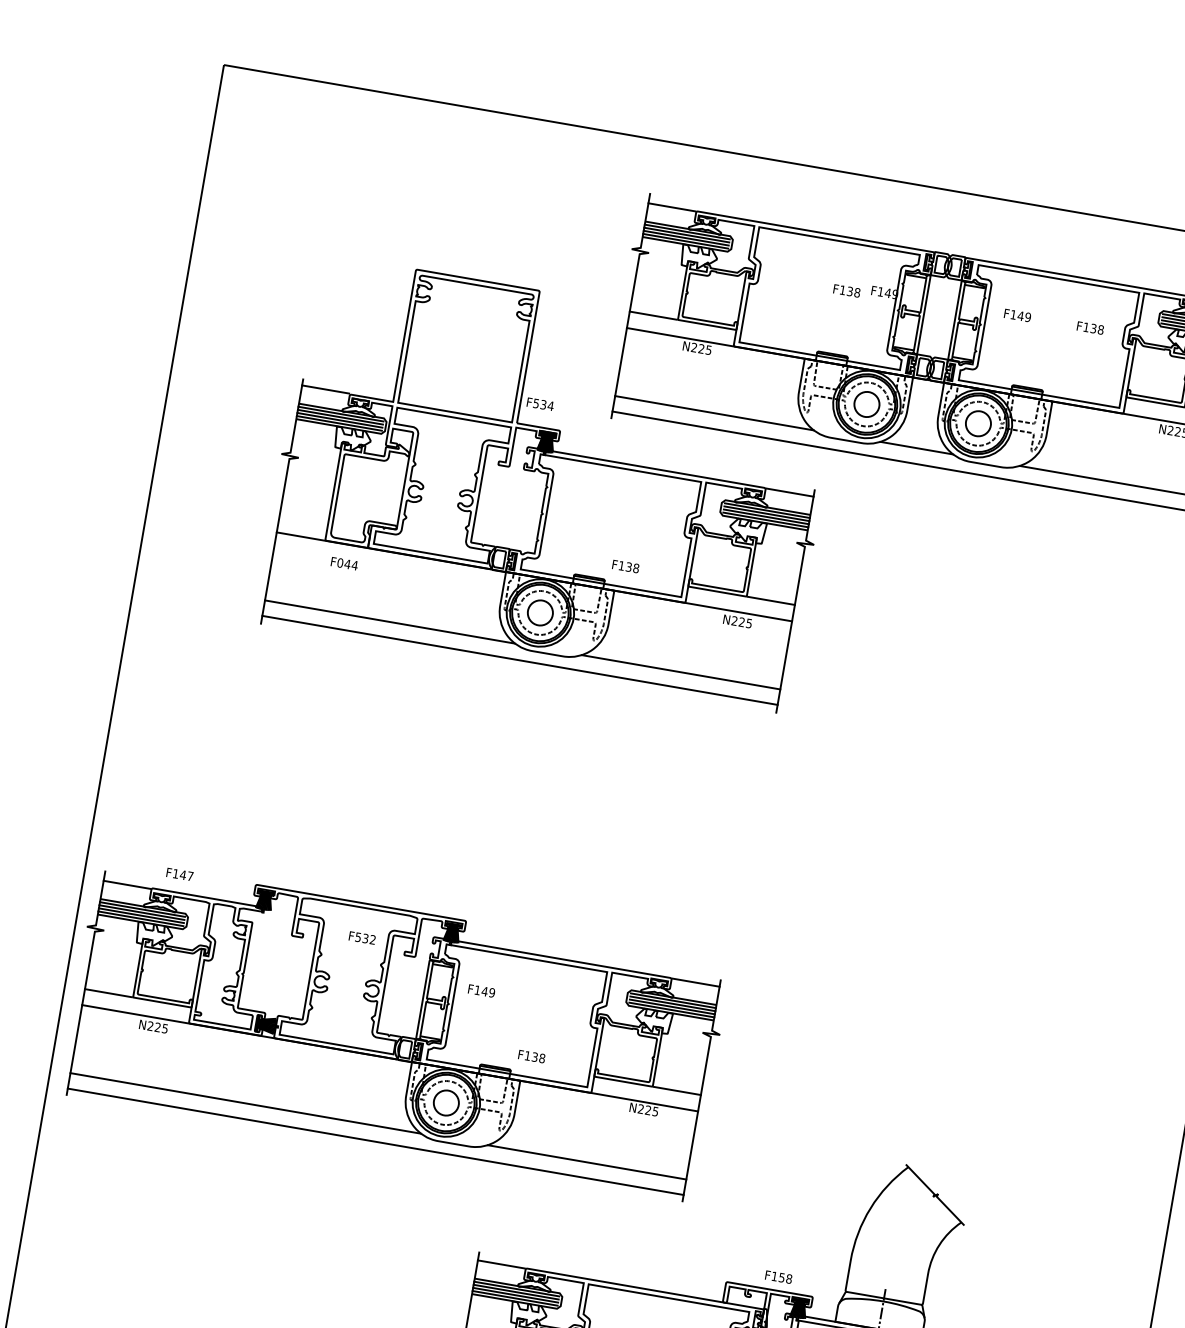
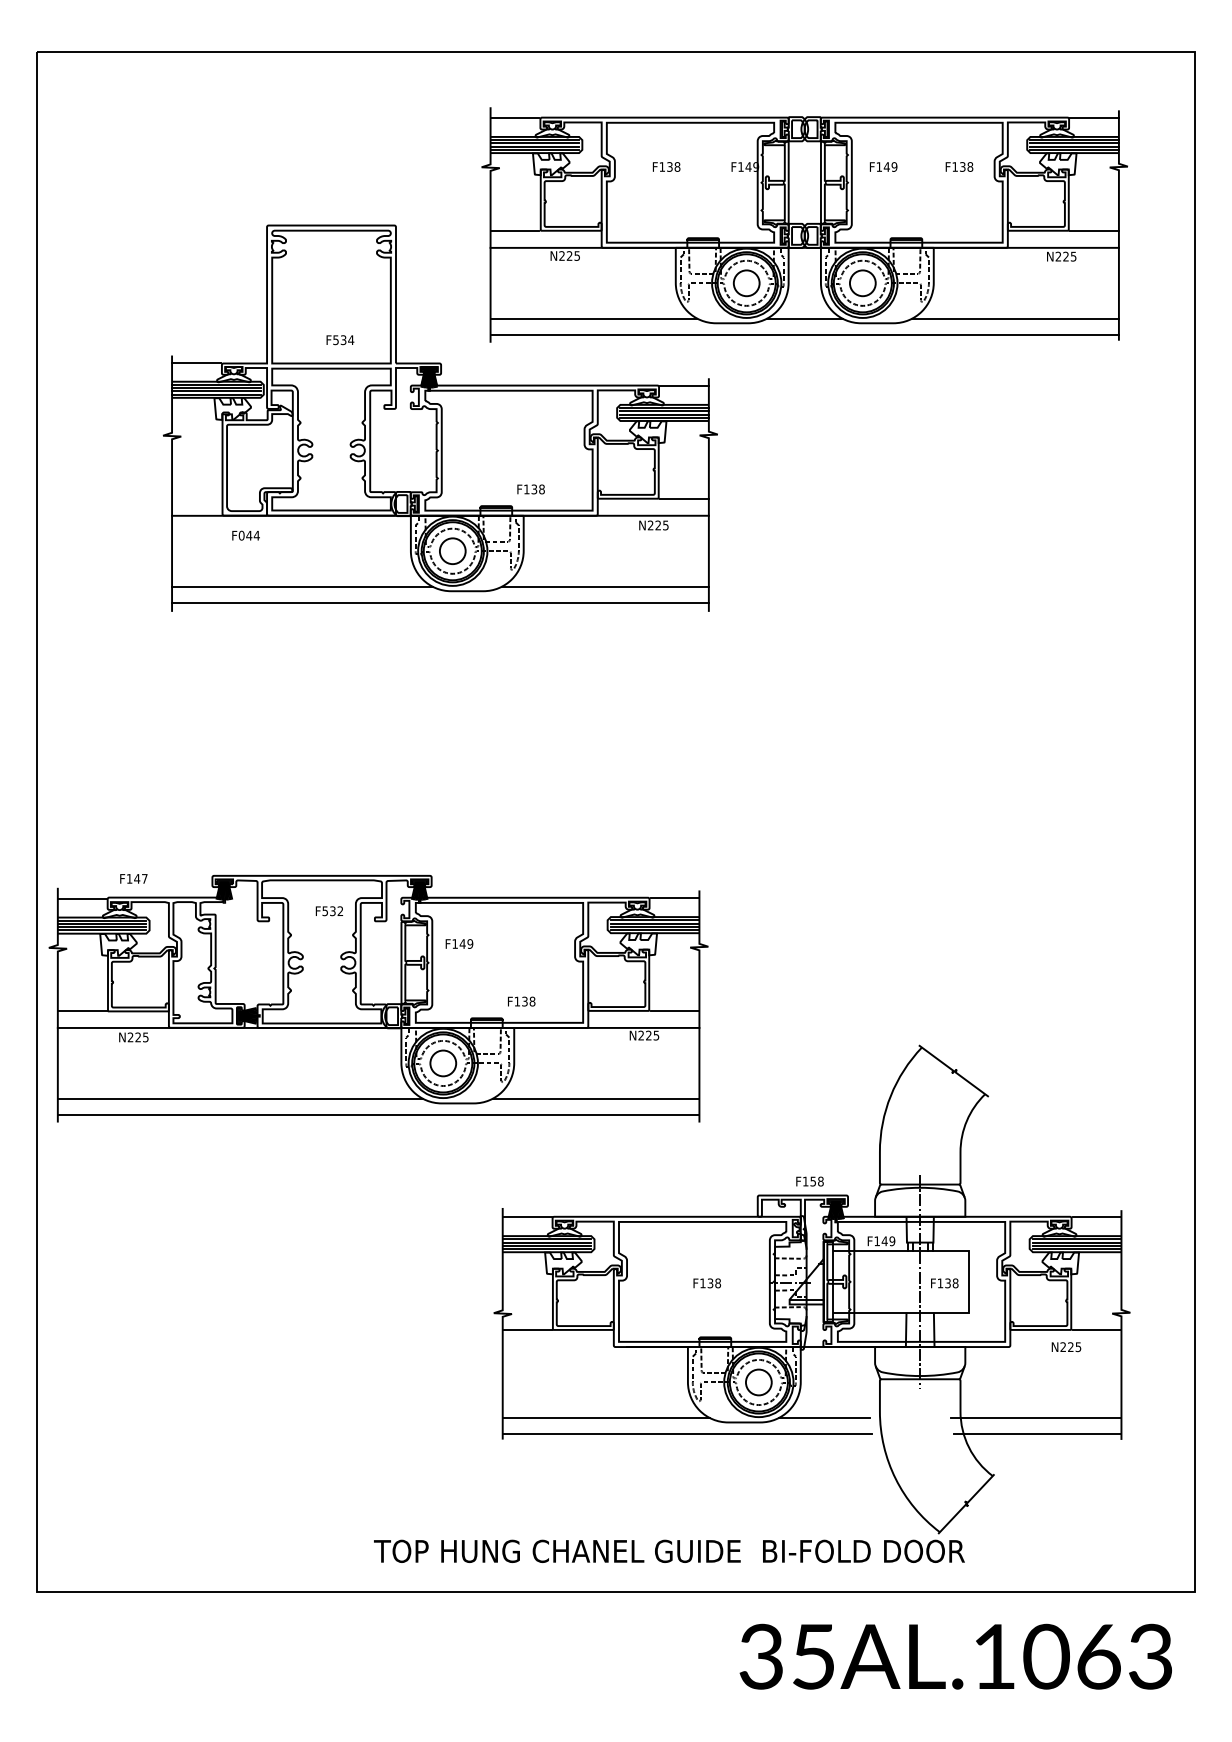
text: (846, 290) -> (666, 166), moved
text: (540, 404) -> (340, 340), moved

